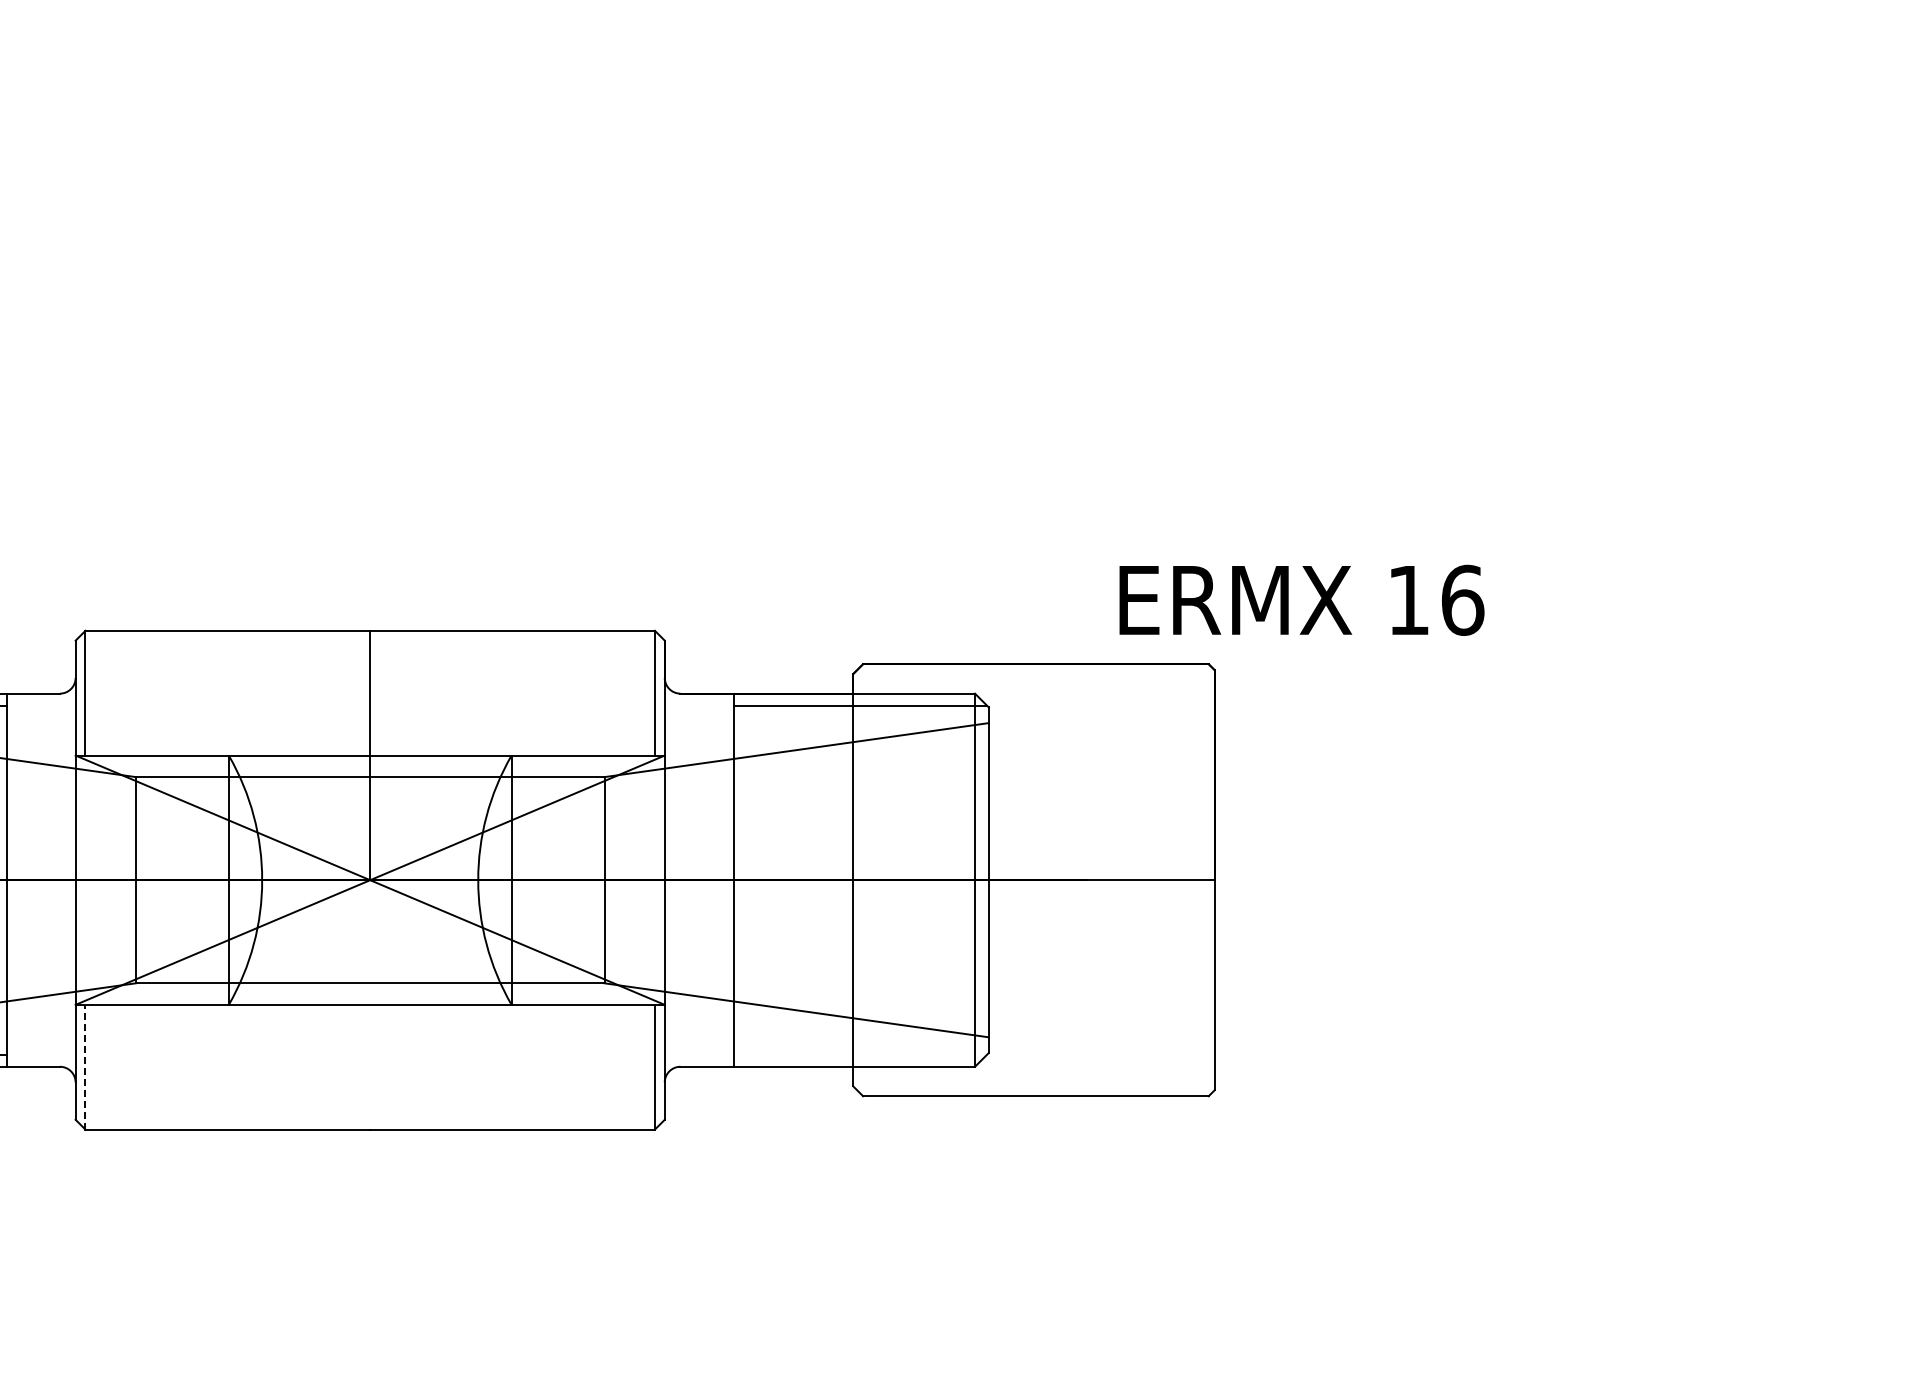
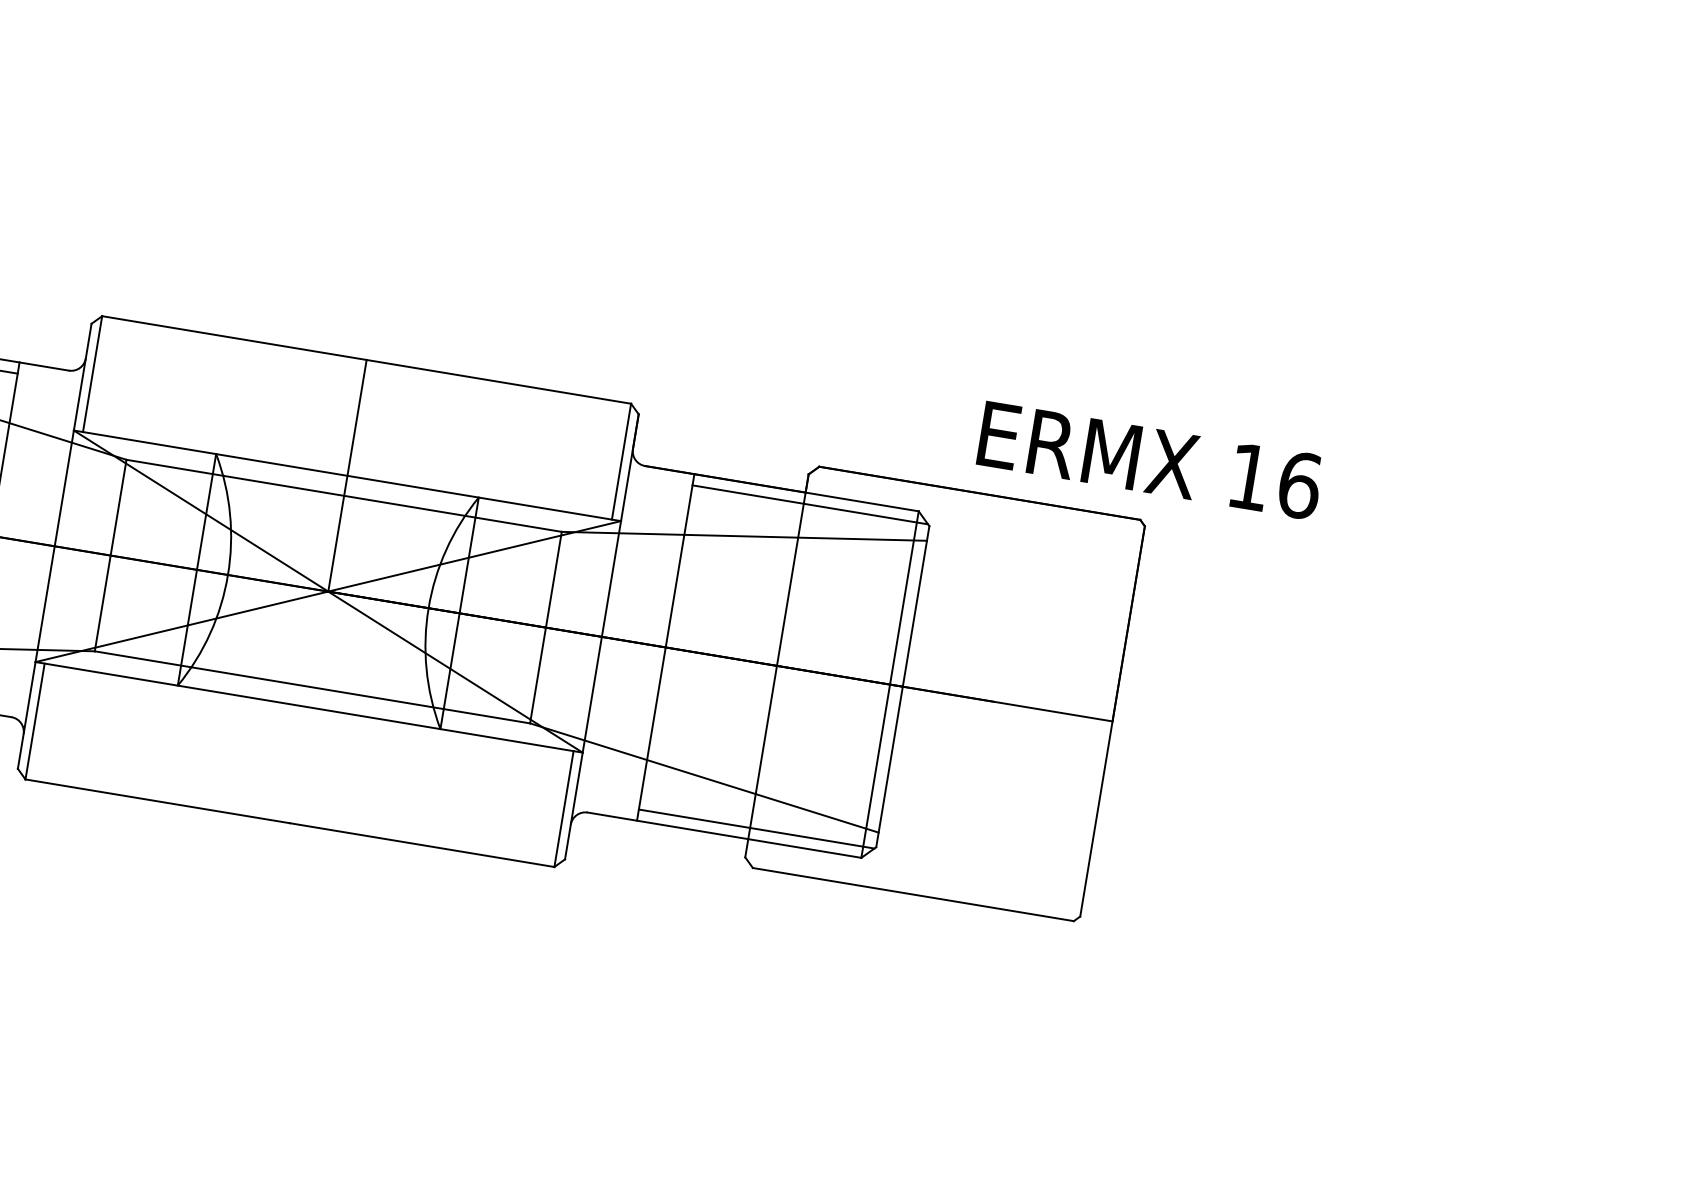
text: (1301, 599) -> (1150, 459), moved
line: (860, 1054) -> (756, 828), added
line: (85, 1066) -> (35, 720), dashed -> solid

